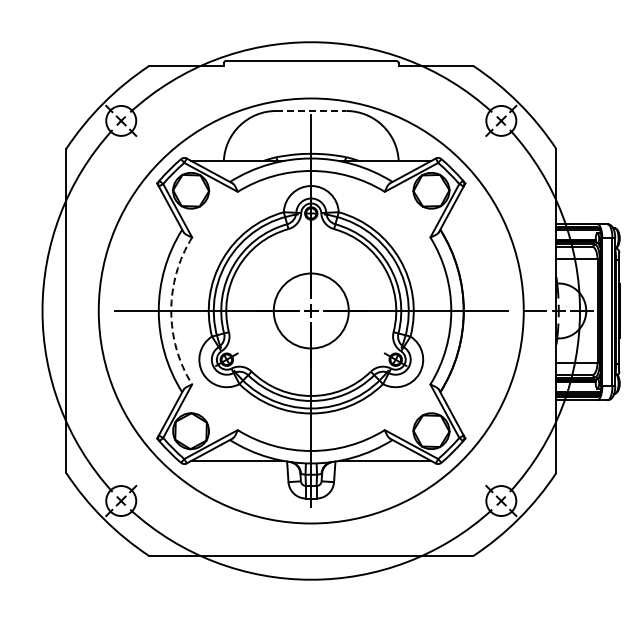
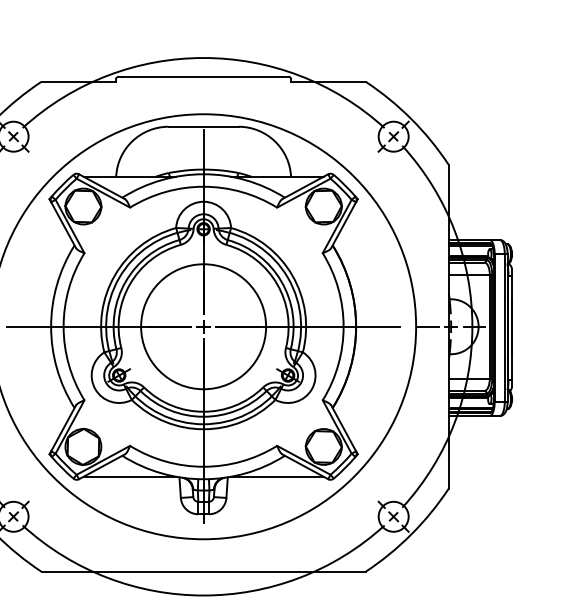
line: (311, 110) -> (203, 126), dashed -> solid
circle: (310, 310) -> (202, 326), size x1.67
arc: (171, 311) -> (63, 327), dashed -> solid

